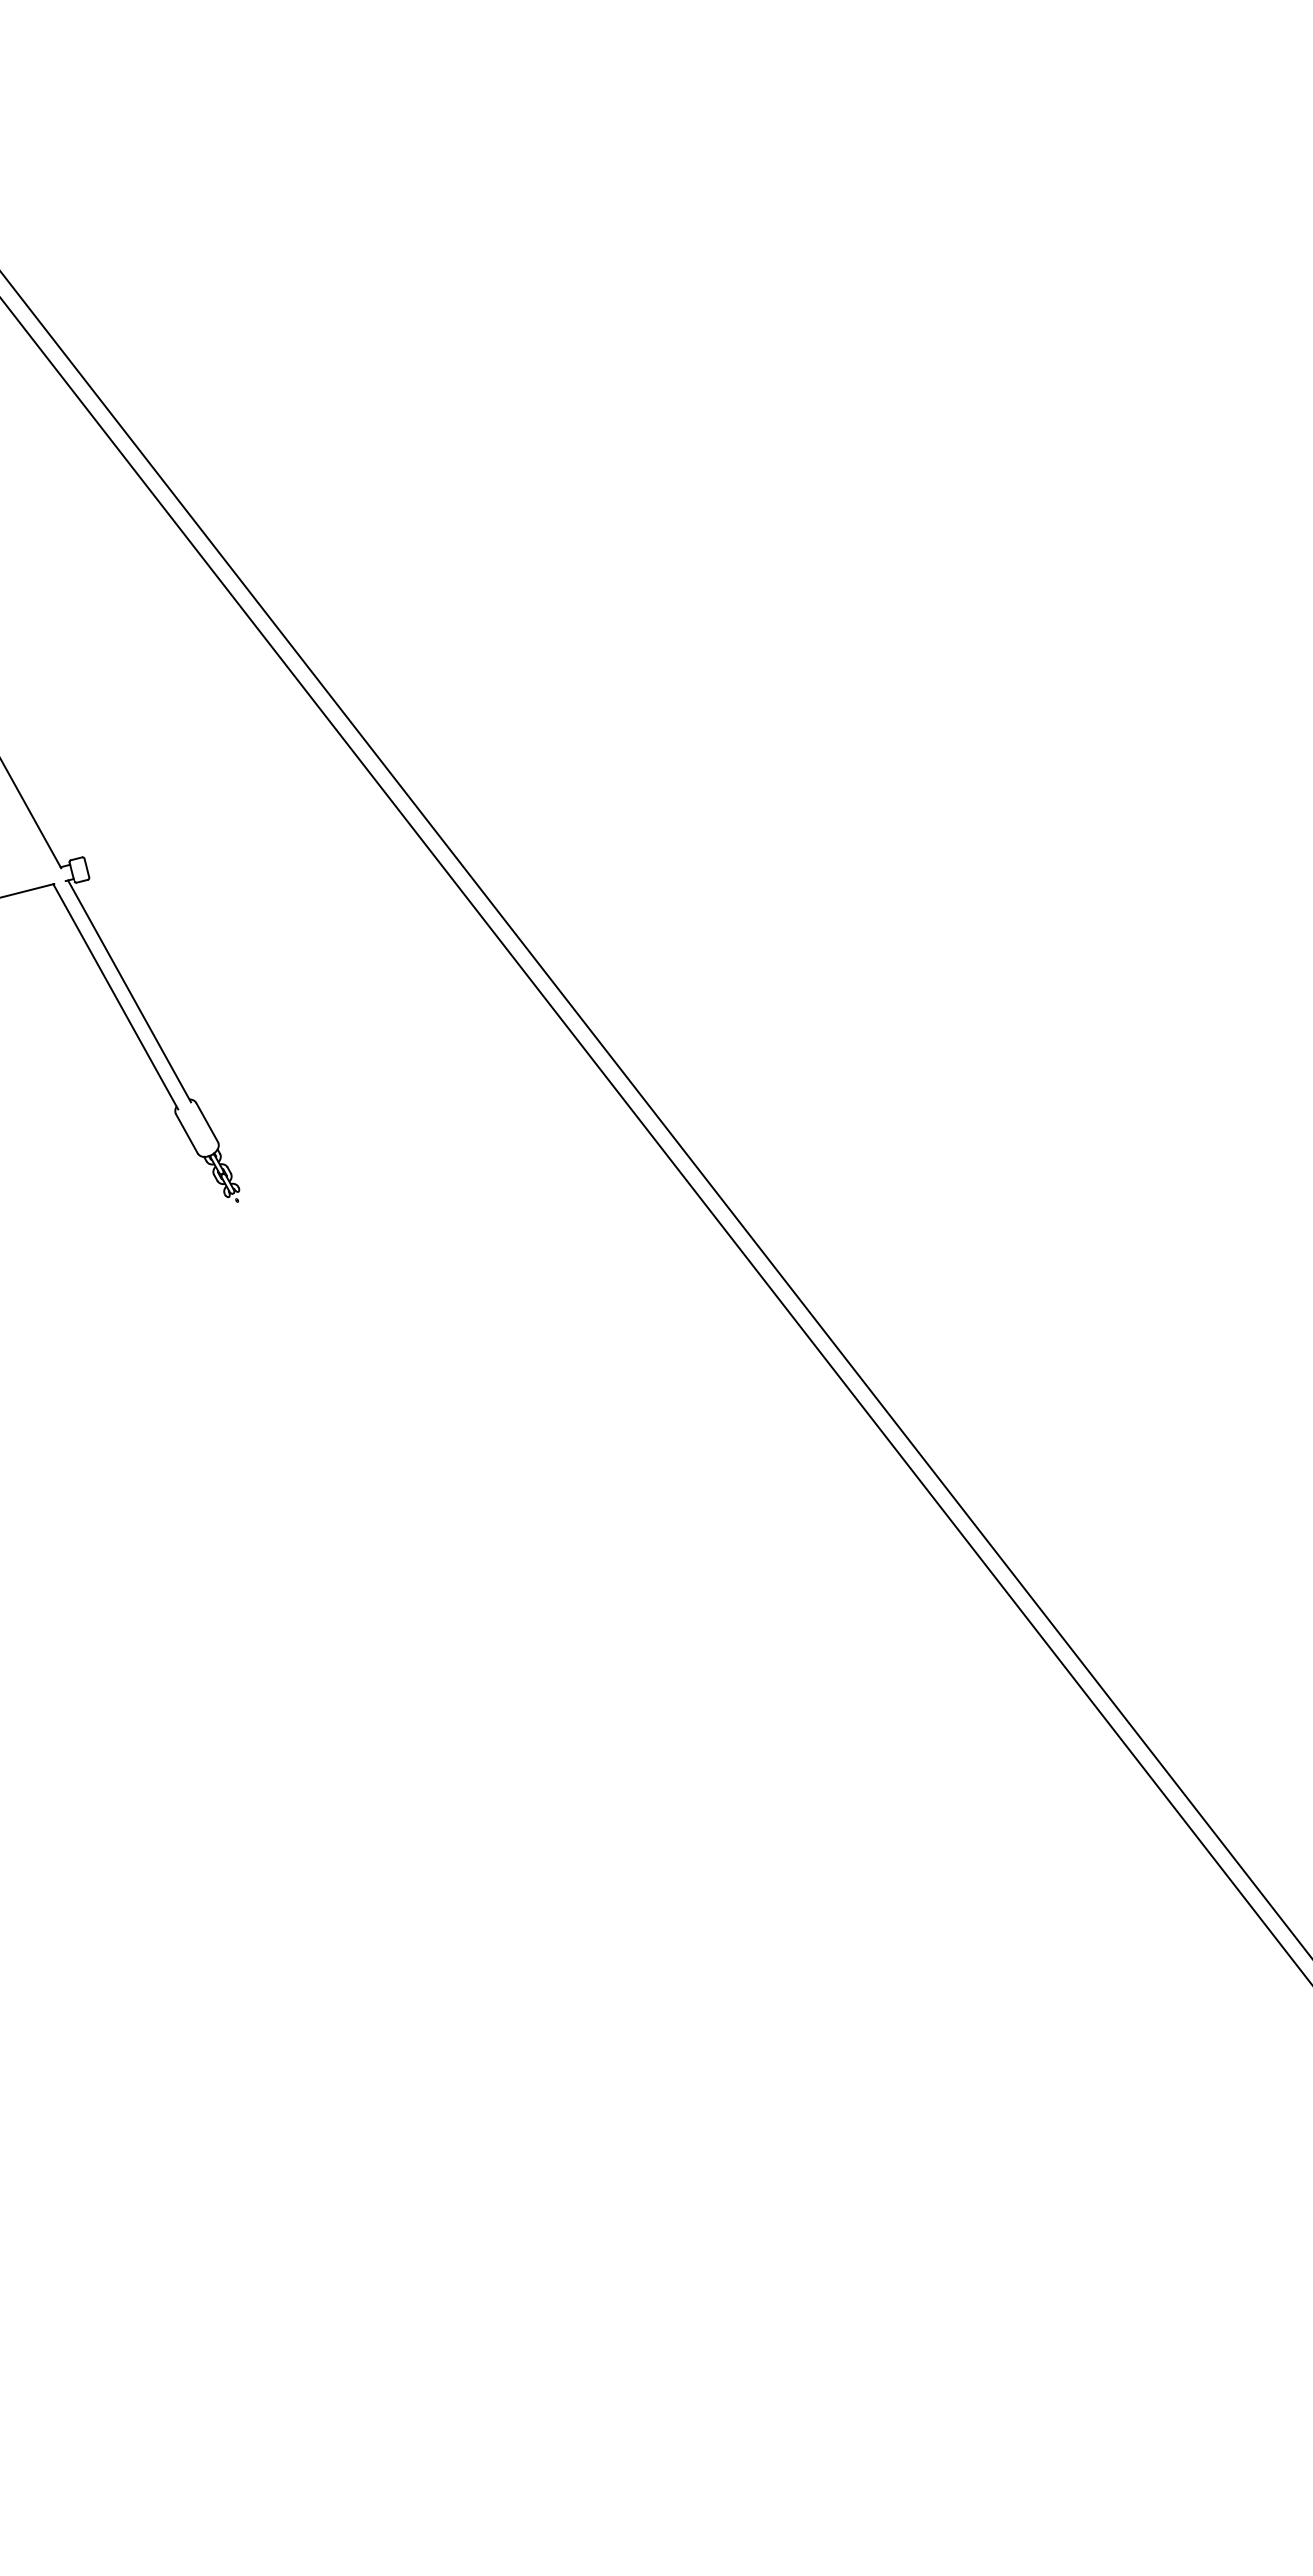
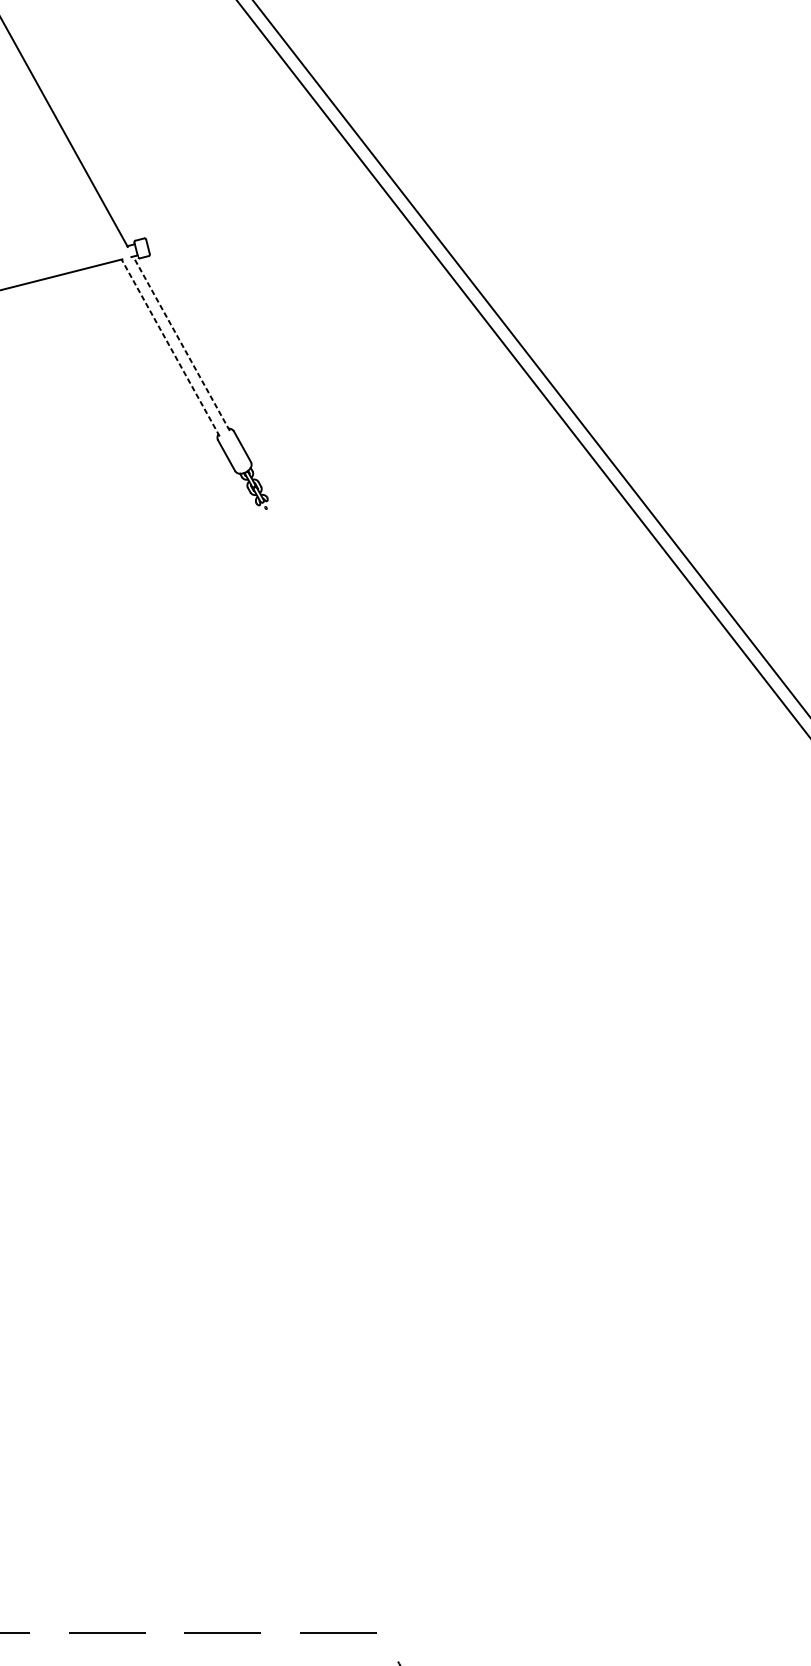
line: (129, 991) -> (181, 343), solid -> dashed
line: (115, 996) -> (170, 347), solid -> dashed

